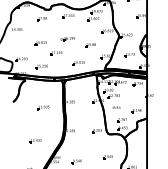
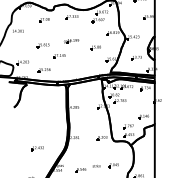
part: (78, 63) -> (82, 66), removed
part: (43, 107) -> (45, 113), removed
text: (116, 107) -> (96, 166), moved

